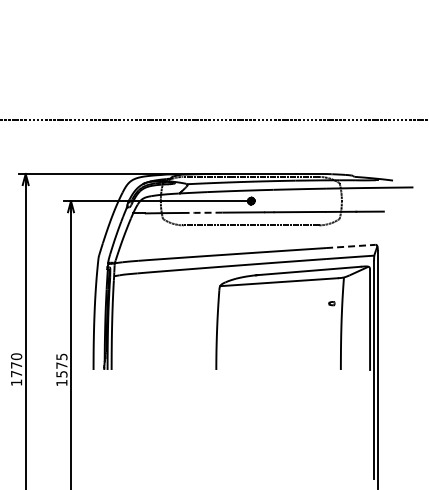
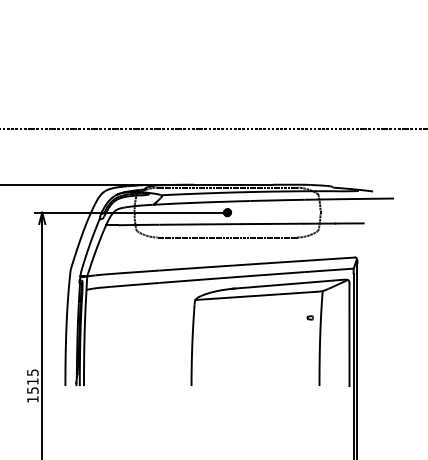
line: (203, 212) -> (178, 224), dashed -> solid
line: (350, 246) -> (329, 259), dashed -> solid
text: (61, 365) -> (32, 381), 1575 -> 1515

